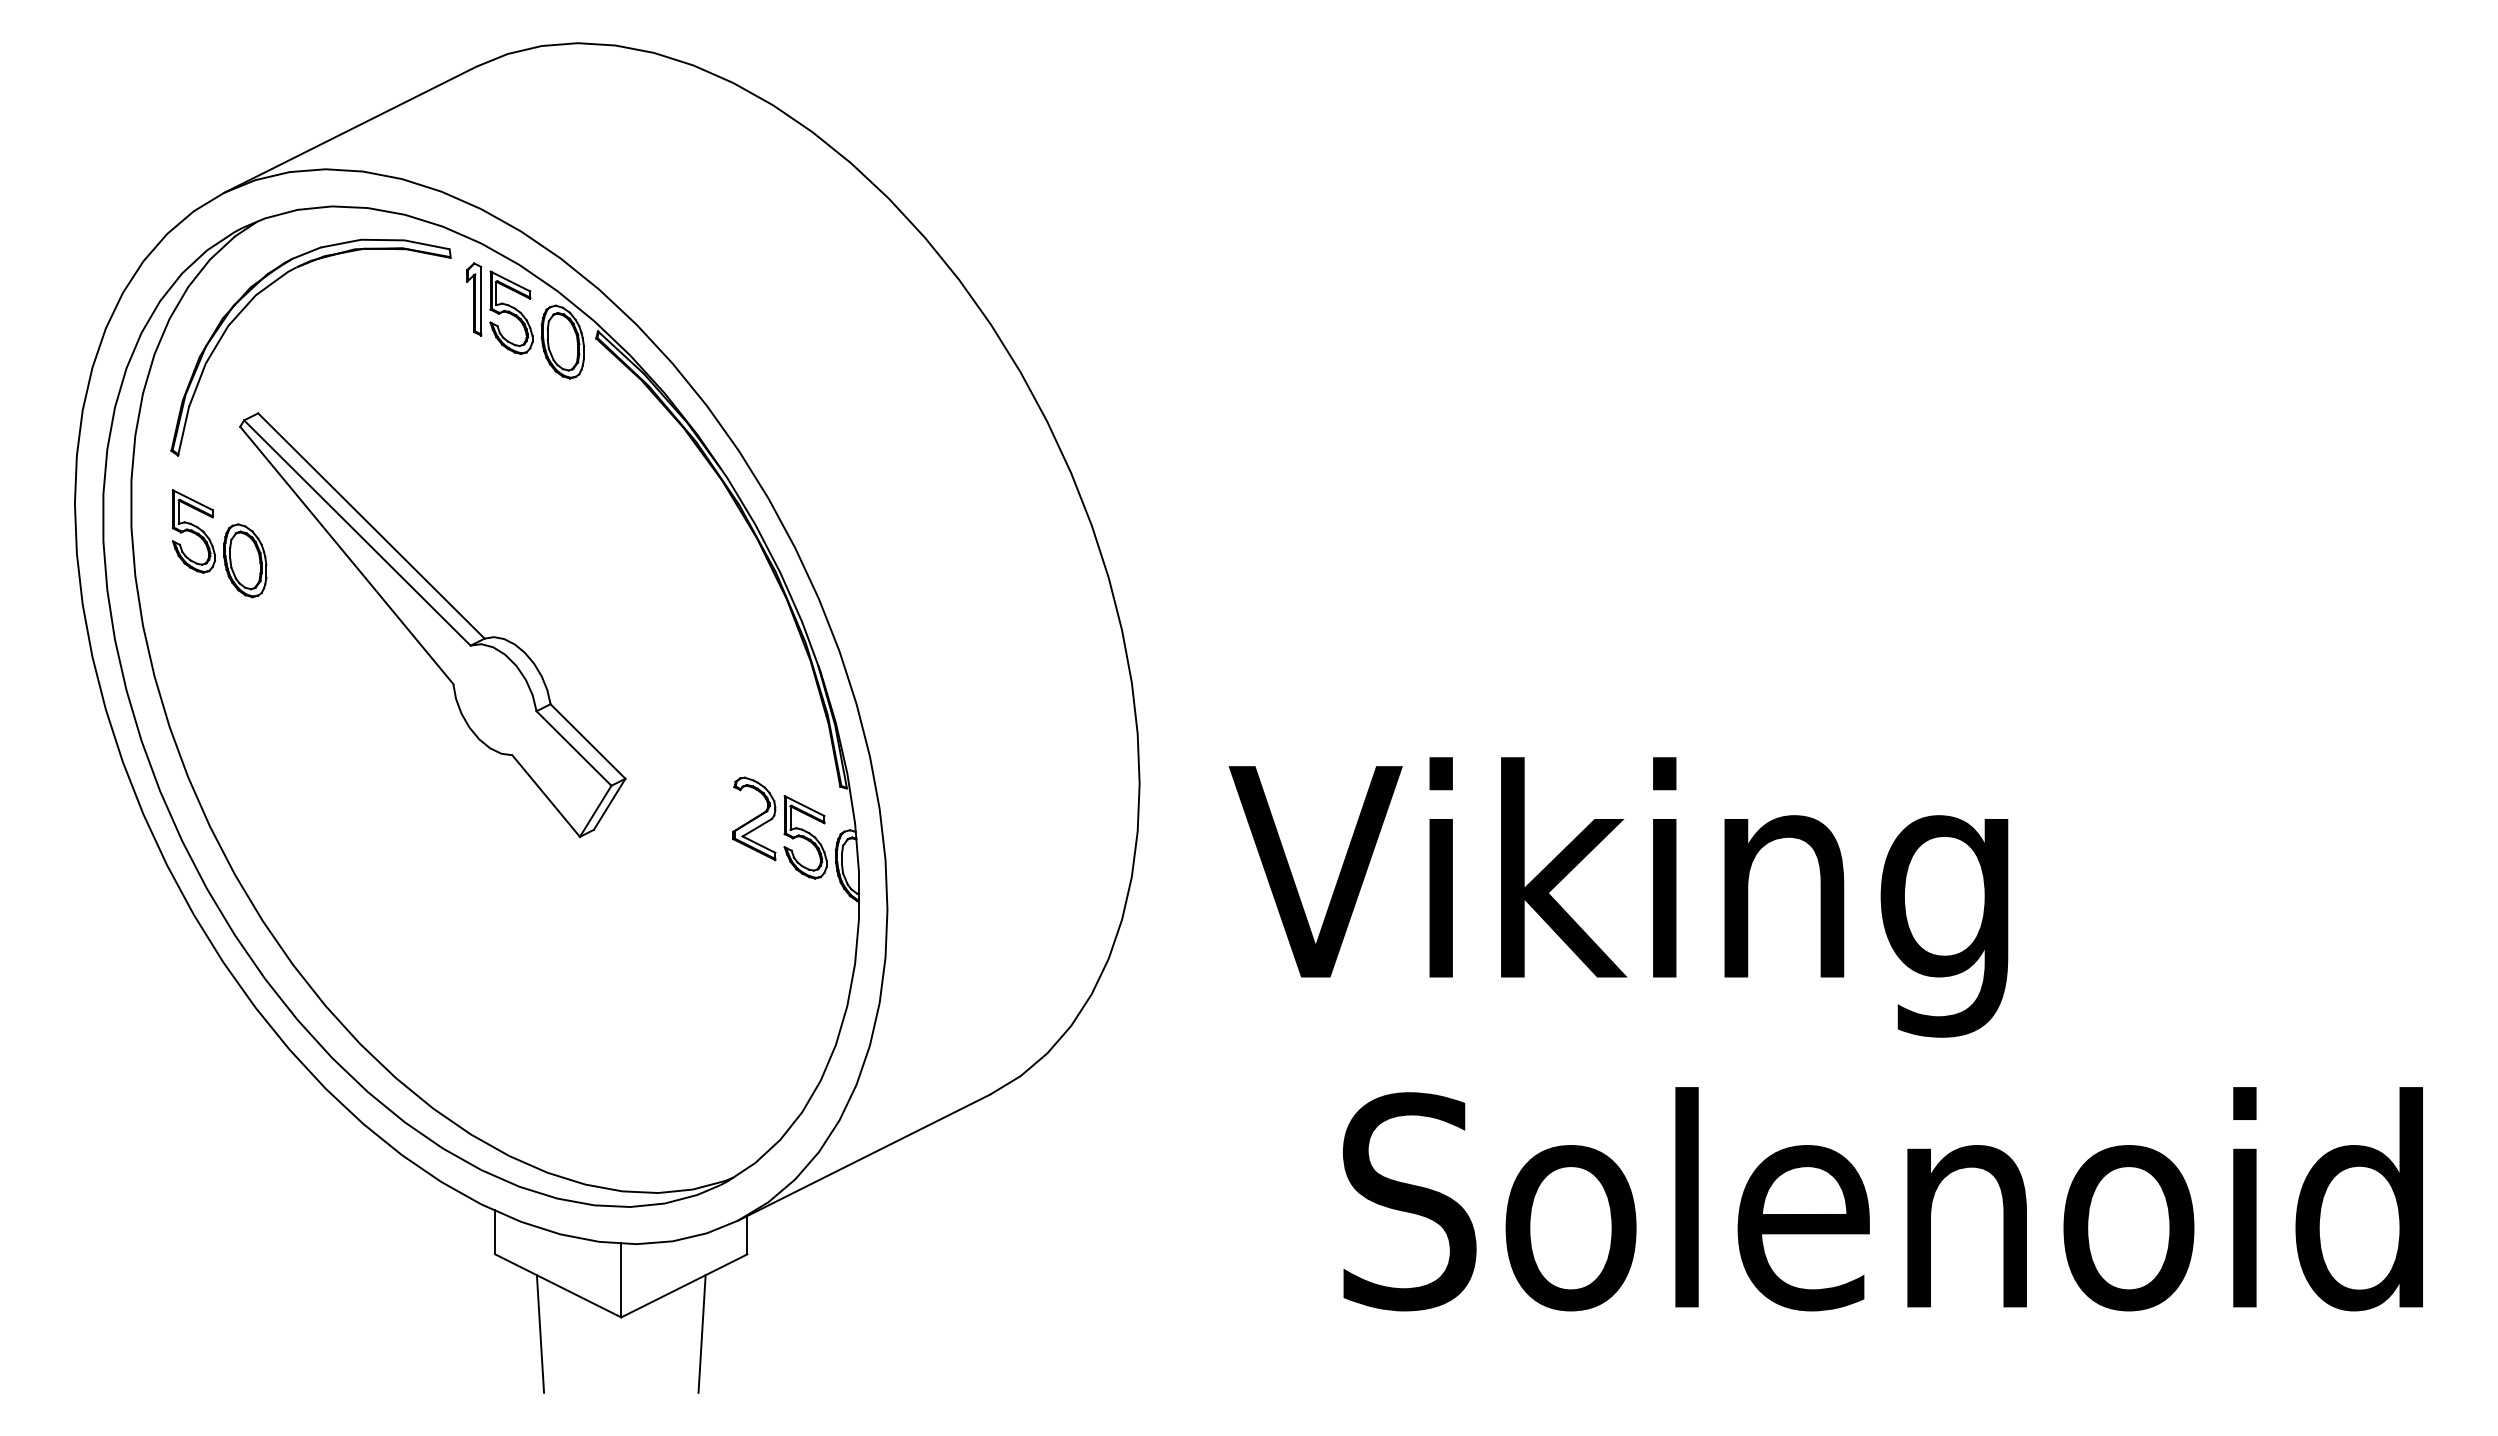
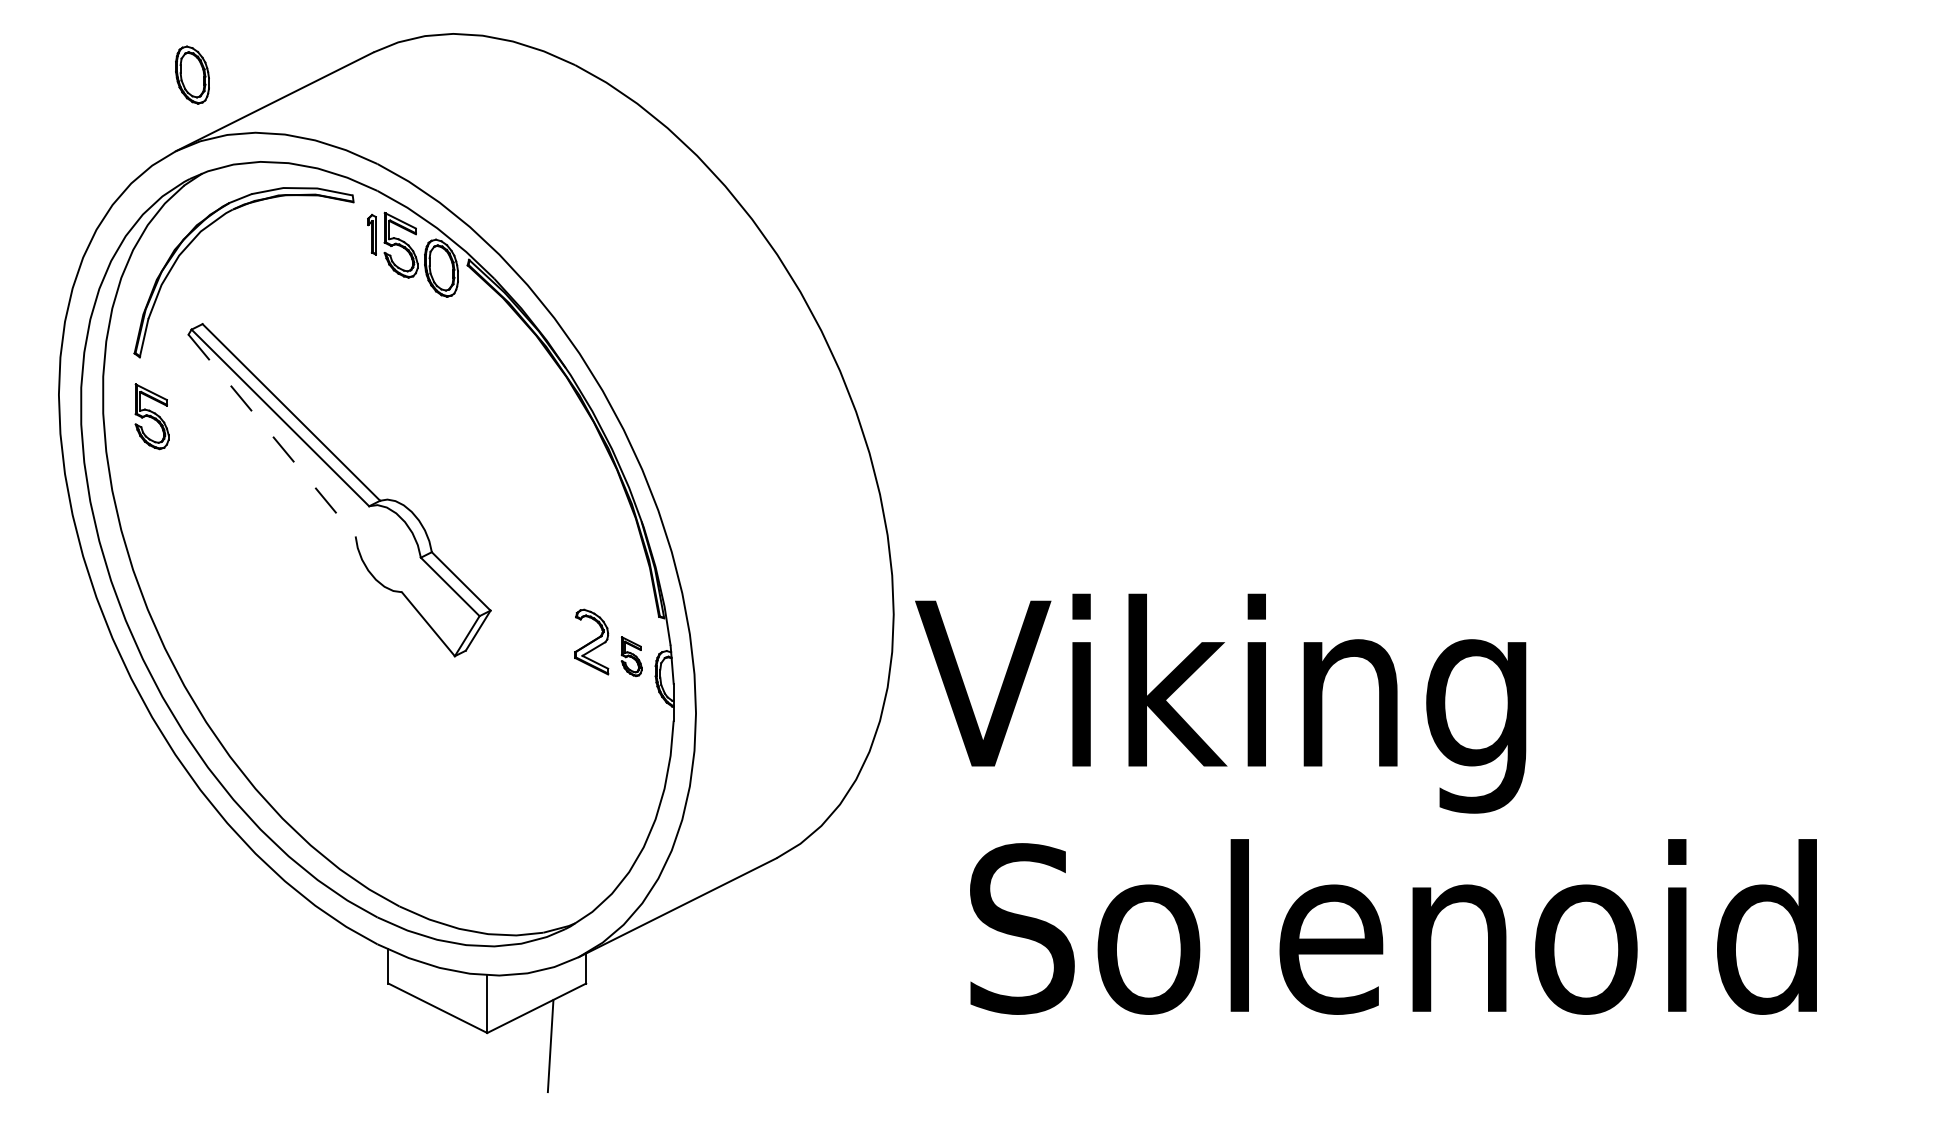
part: (474, 299) -> (372, 234), size x0.7
line: (347, 555) -> (272, 435), solid -> dashed
part: (245, 560) -> (192, 74), moved
part: (805, 837) -> (631, 656), size x0.6
text: (1618, 897) -> (1220, 703), moved
text: (1882, 1199) -> (1393, 927), moved
line: (540, 1333) -> (423, 1045), removed

